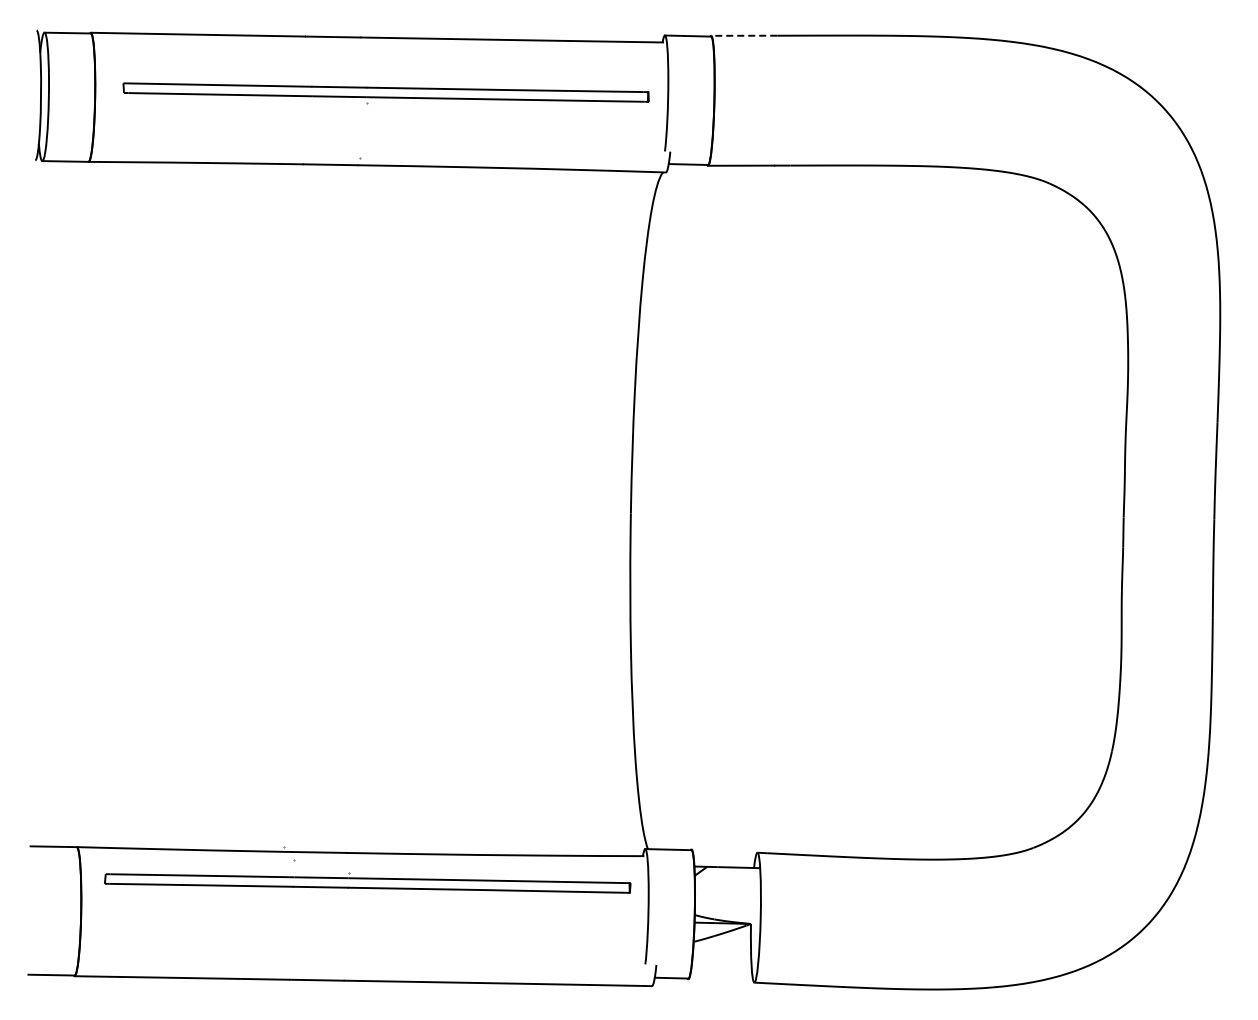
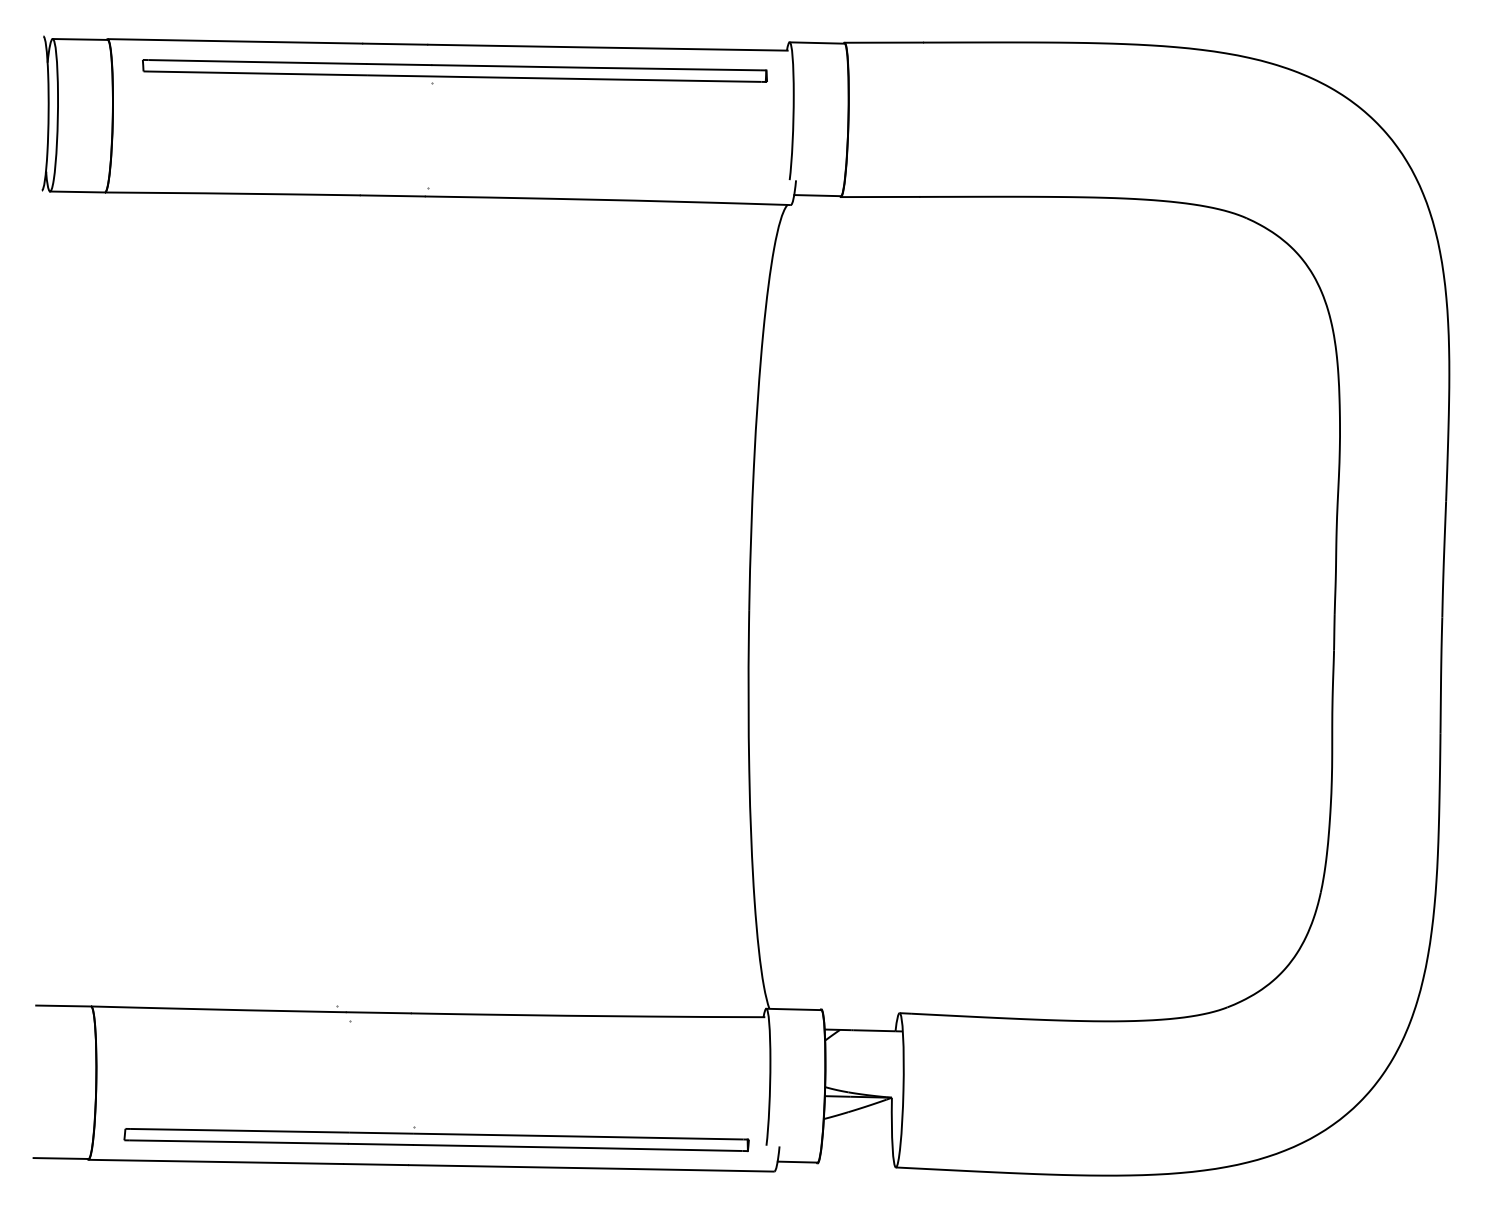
line: (743, 35) -> (883, 42), dashed -> solid
part: (385, 93) -> (454, 72), moved
part: (367, 882) -> (436, 1138), moved

